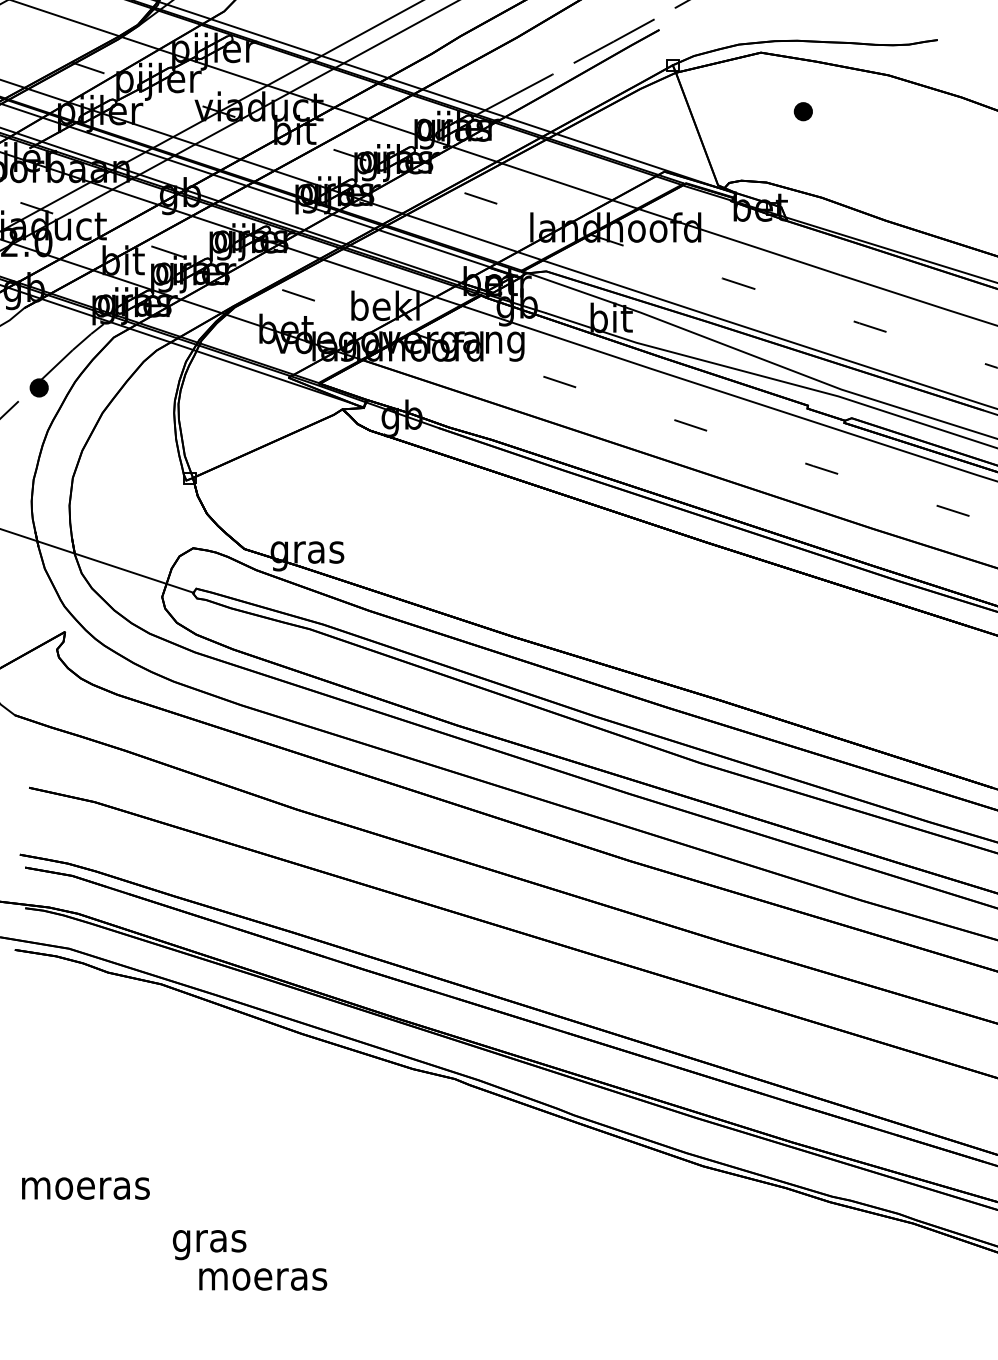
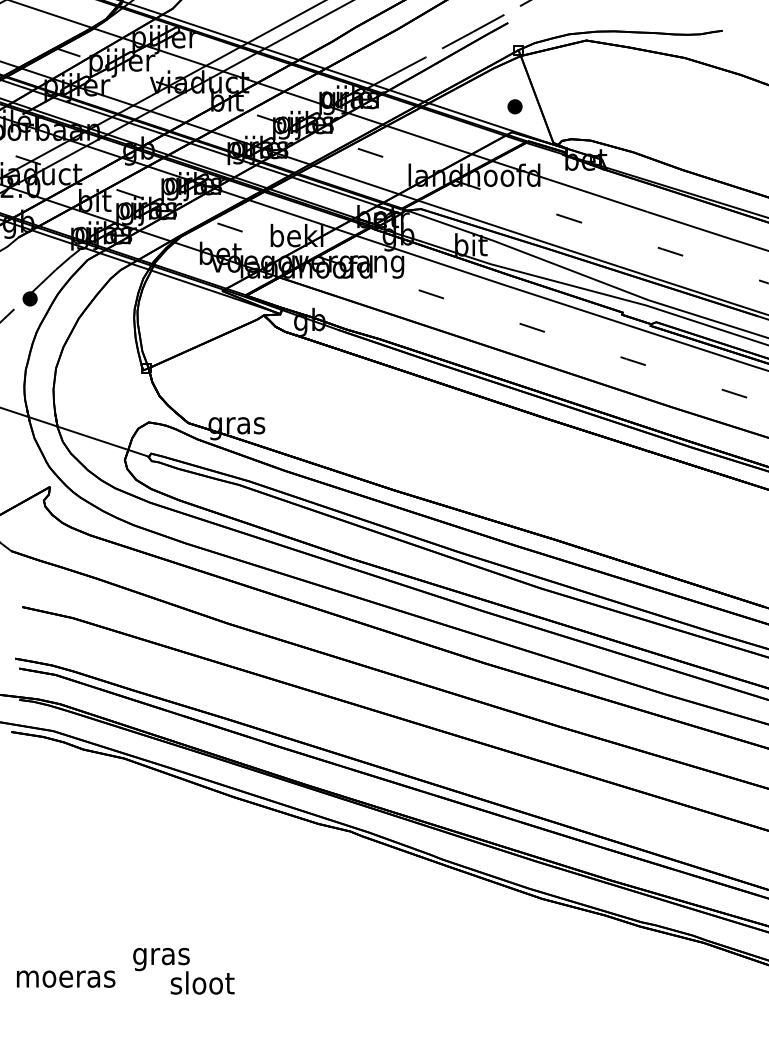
part: (802, 111) -> (514, 106), moved
text: (85, 1188) -> (65, 979), moved
text: (263, 1275) -> (203, 982), moeras -> sloot

